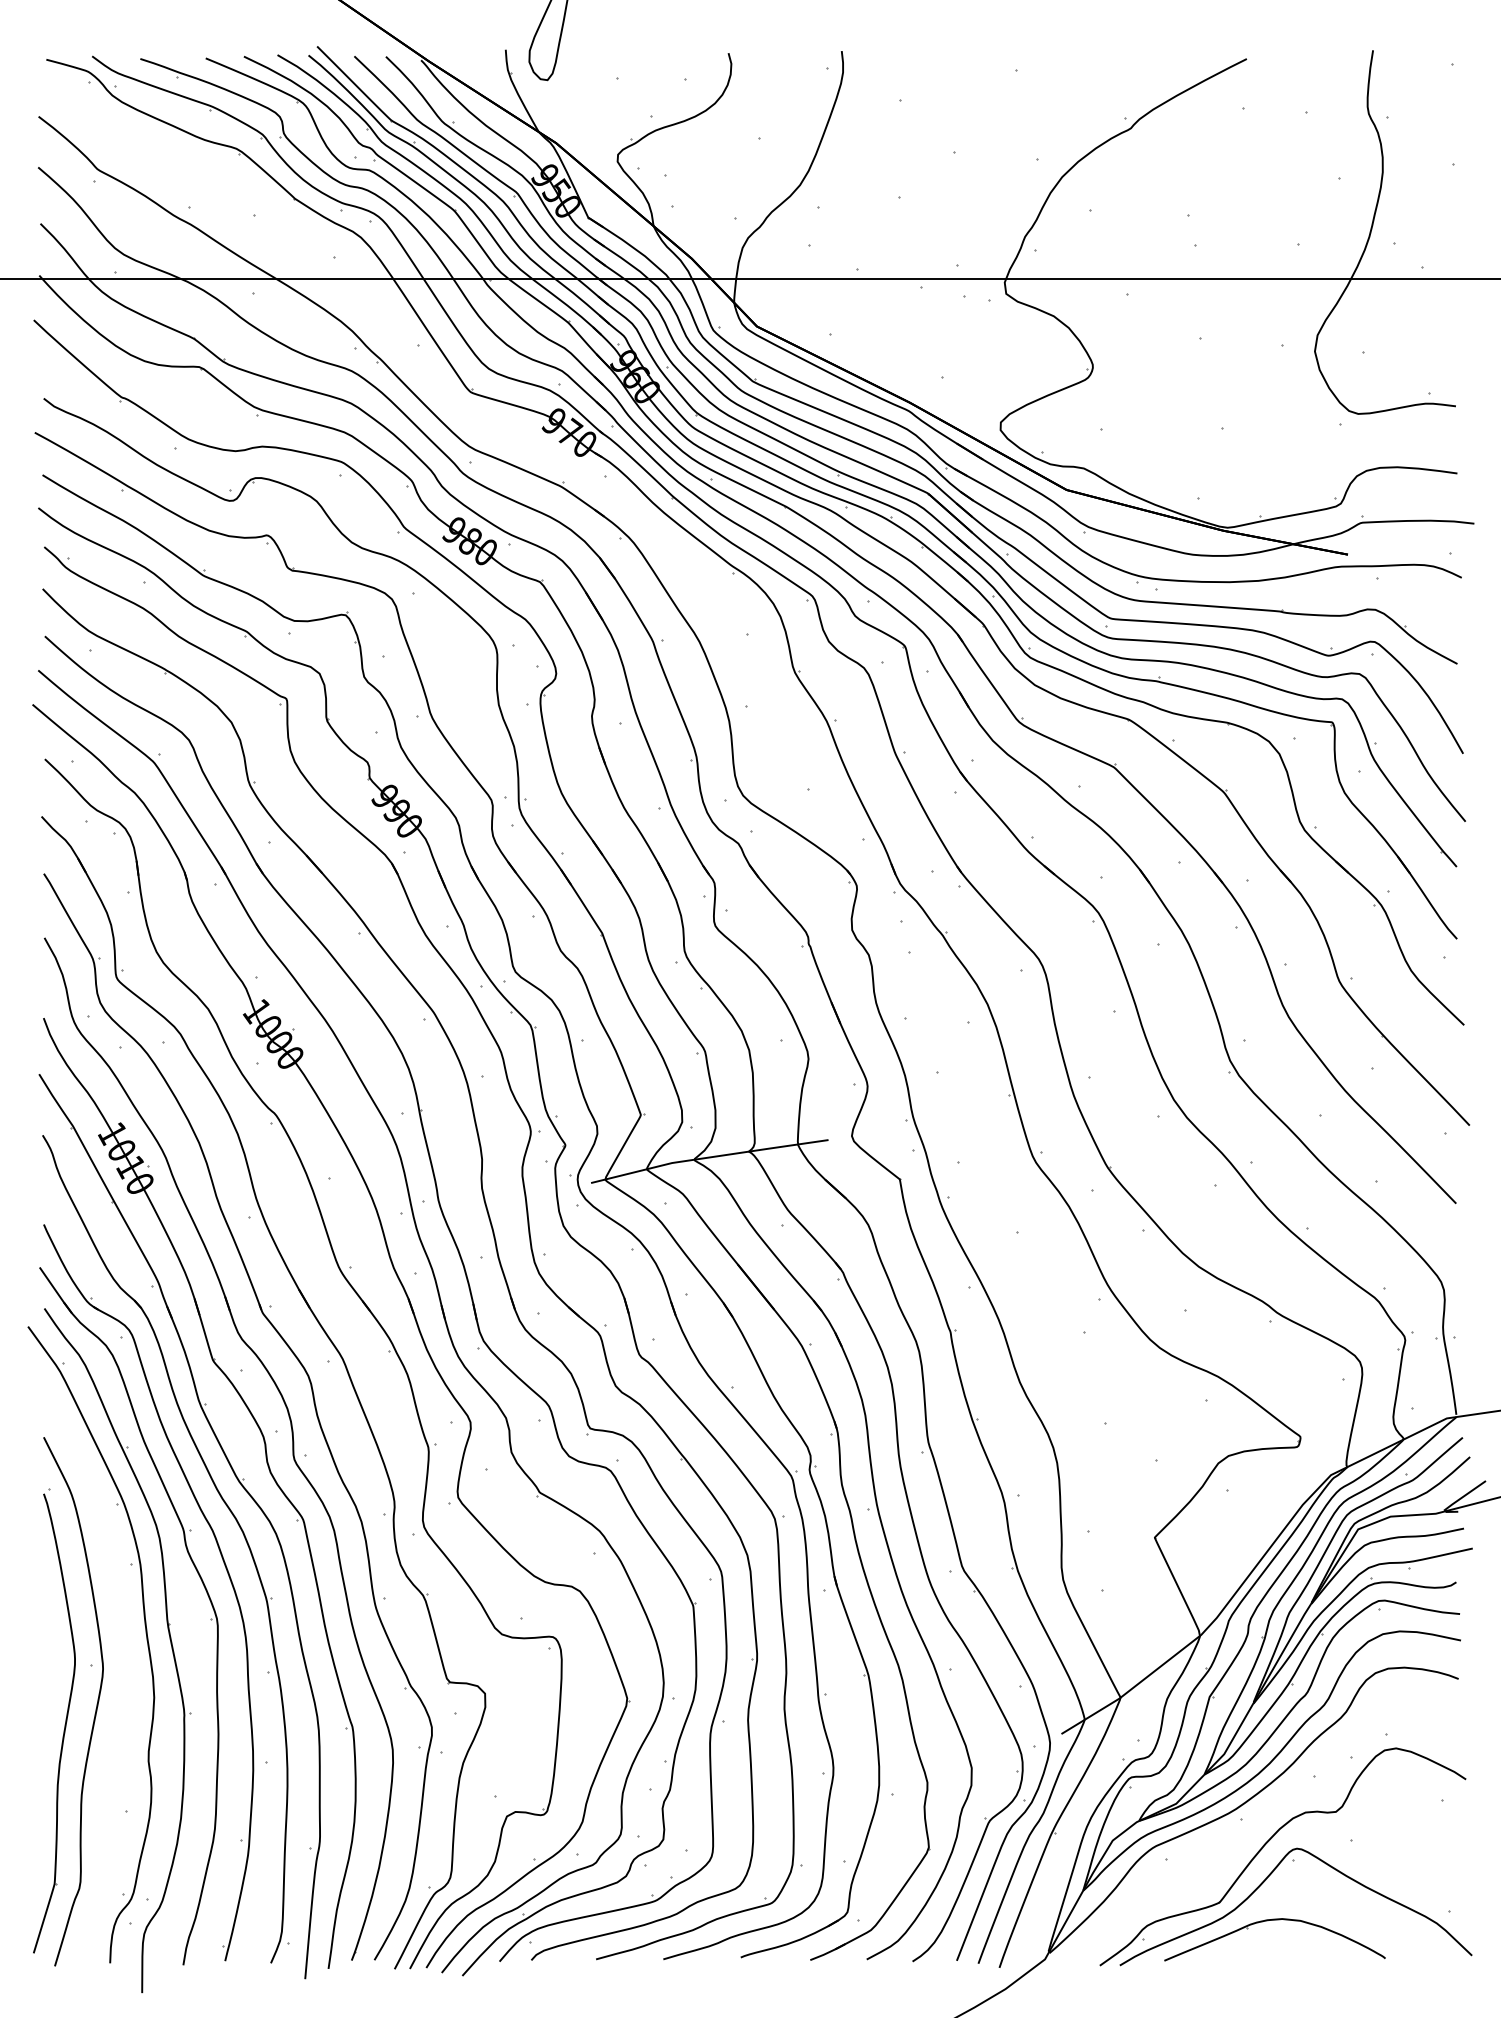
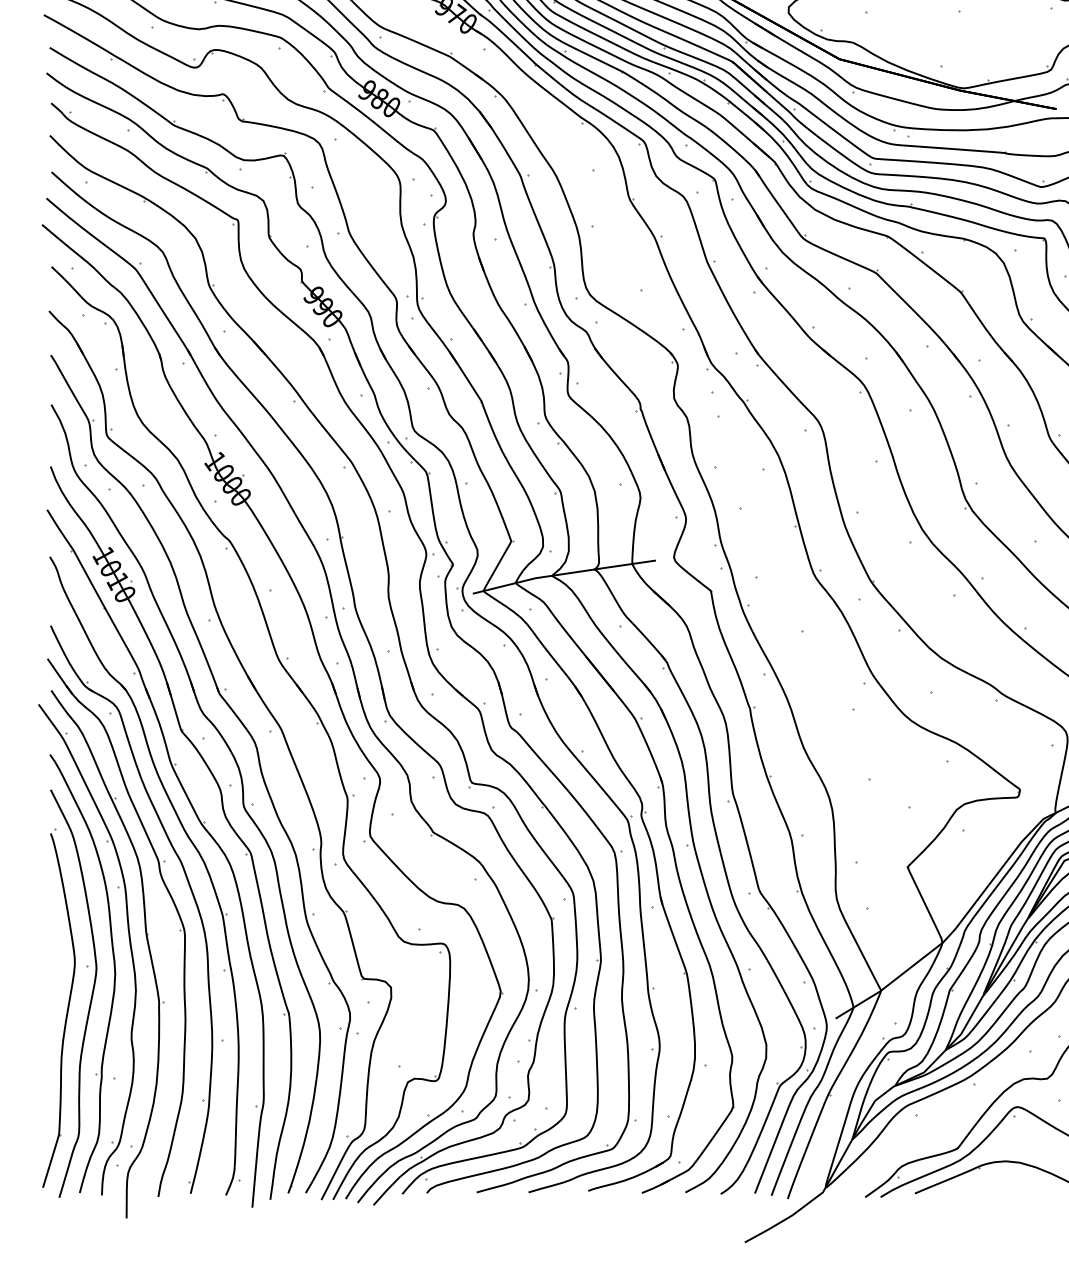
part: (125, 1666) -> (113, 966), added

